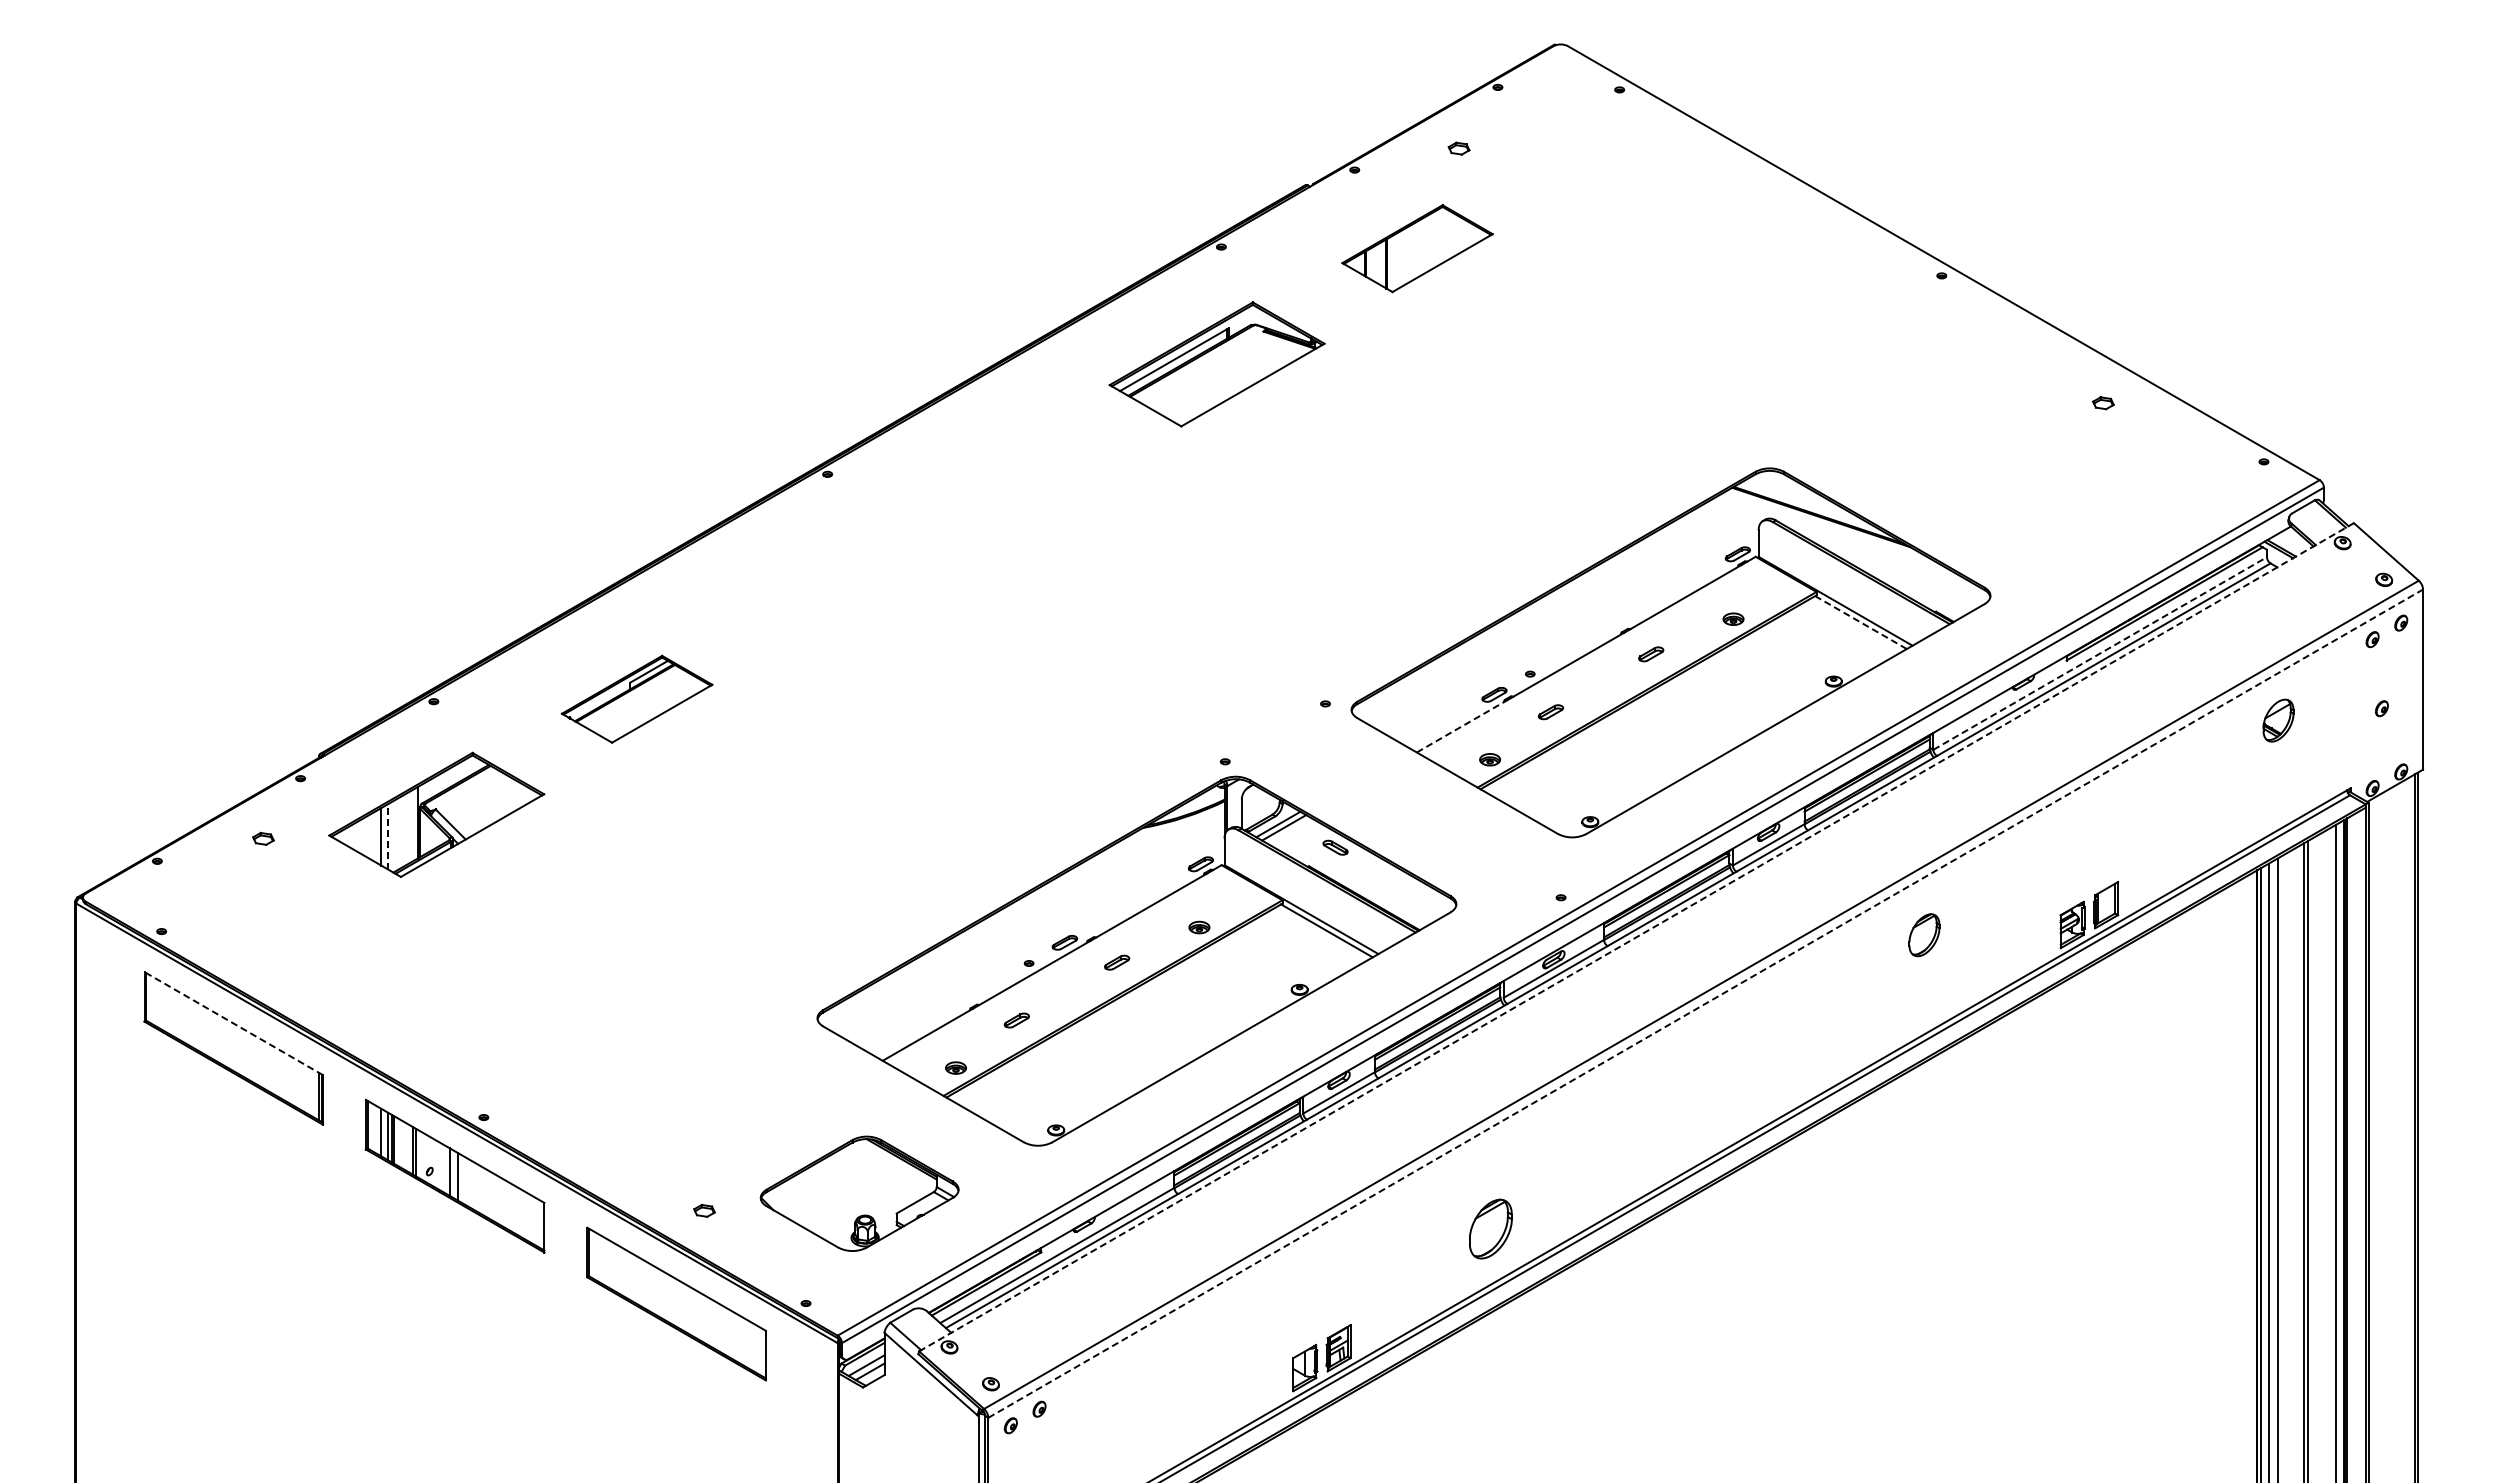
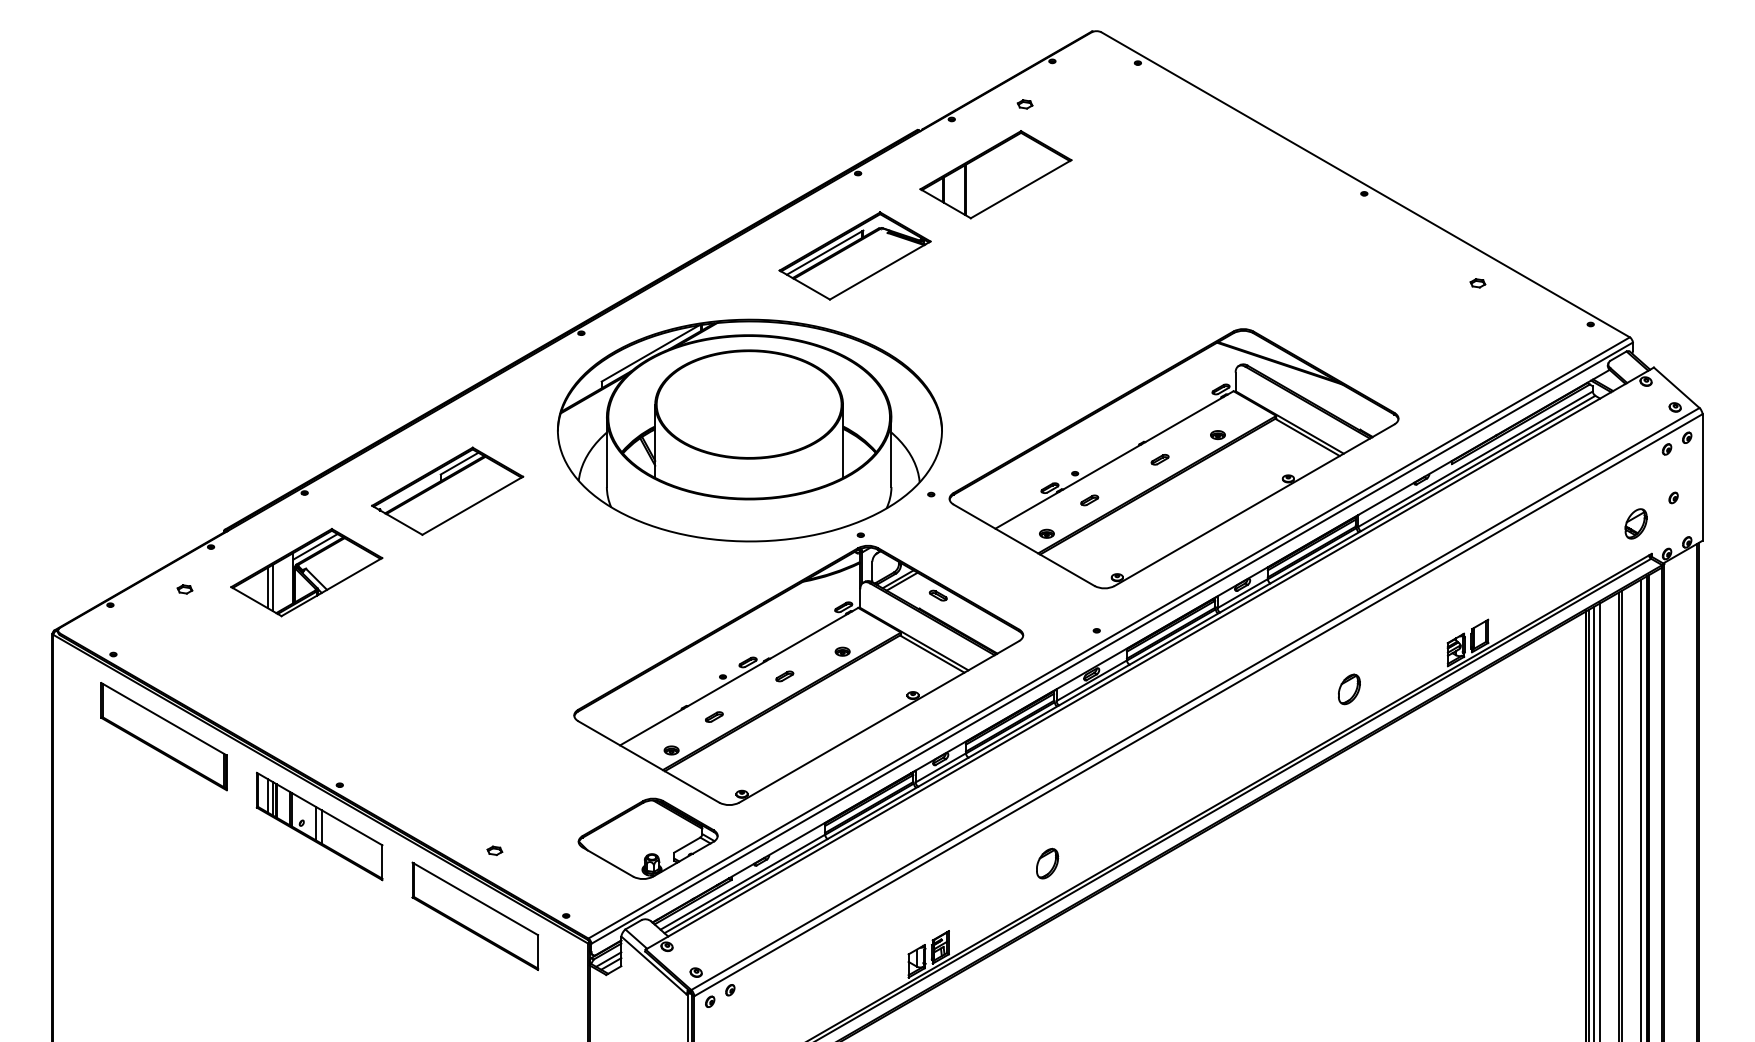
part: (1417, 248) -> (995, 174), size x1.43
part: (1067, 612) -> (749, 430), added
line: (1861, 622) -> (1307, 437), dashed -> solid
line: (2100, 653) -> (1475, 459), dashed -> solid
part: (636, 699) -> (447, 491), size x1.43
part: (2278, 720) -> (1636, 523), moved
line: (1462, 726) -> (1027, 510), dashed -> solid
line: (448, 778) -> (314, 546), added
line: (388, 836) -> (272, 587), dashed -> solid
part: (1924, 935) -> (1349, 689), moved
line: (1636, 937) -> (1149, 658), dashed -> solid
line: (1706, 1003) -> (1198, 705), dashed -> solid
line: (233, 1023) -> (163, 719), dashed -> solid
part: (859, 1193) -> (648, 838), moved
part: (1490, 1229) -> (1047, 863), size x0.71

